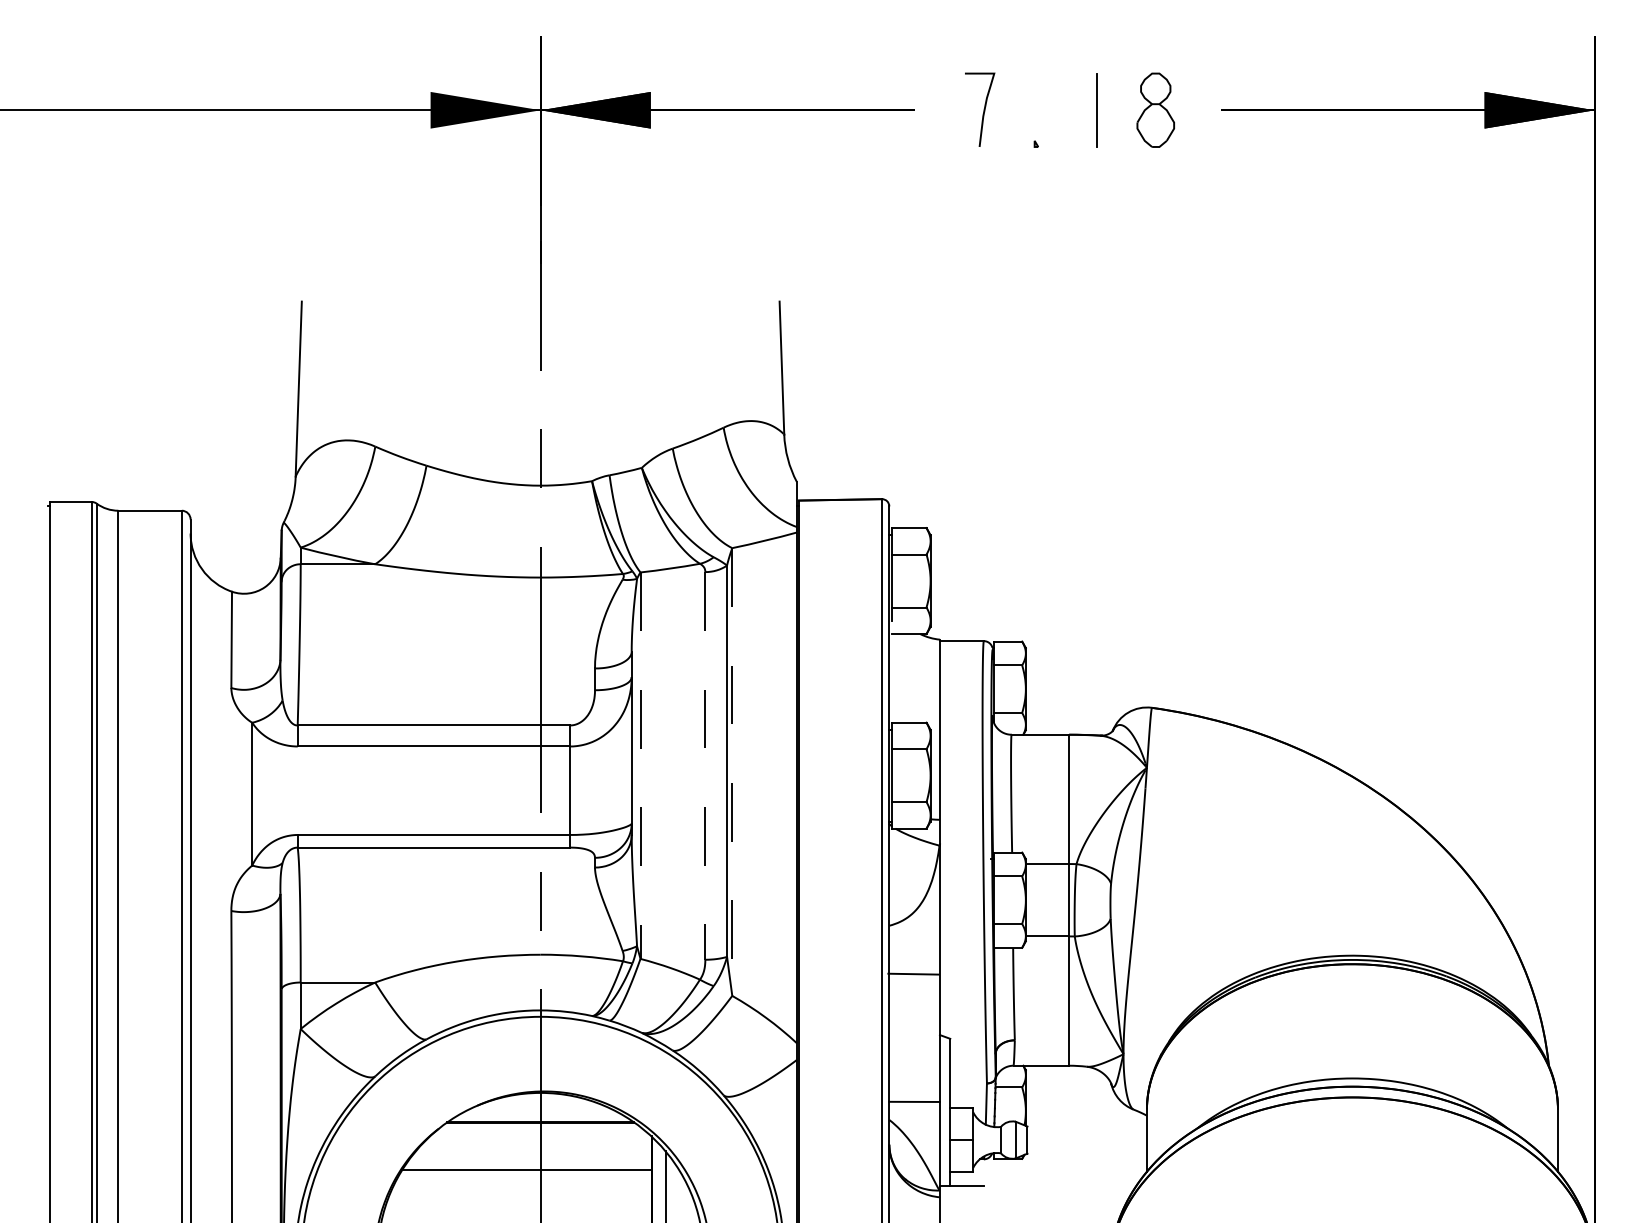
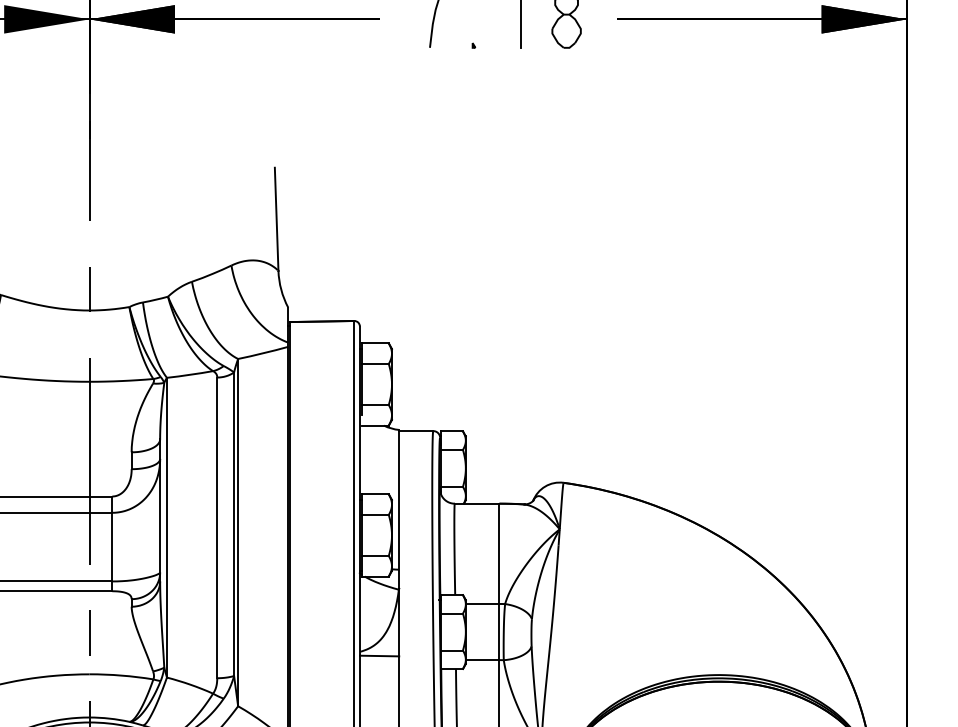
line: (705, 765) -> (217, 527), dashed -> solid
line: (640, 766) -> (166, 528), dashed -> solid
line: (732, 772) -> (238, 532), dashed -> solid
line: (913, 973) -> (379, 655), moved

